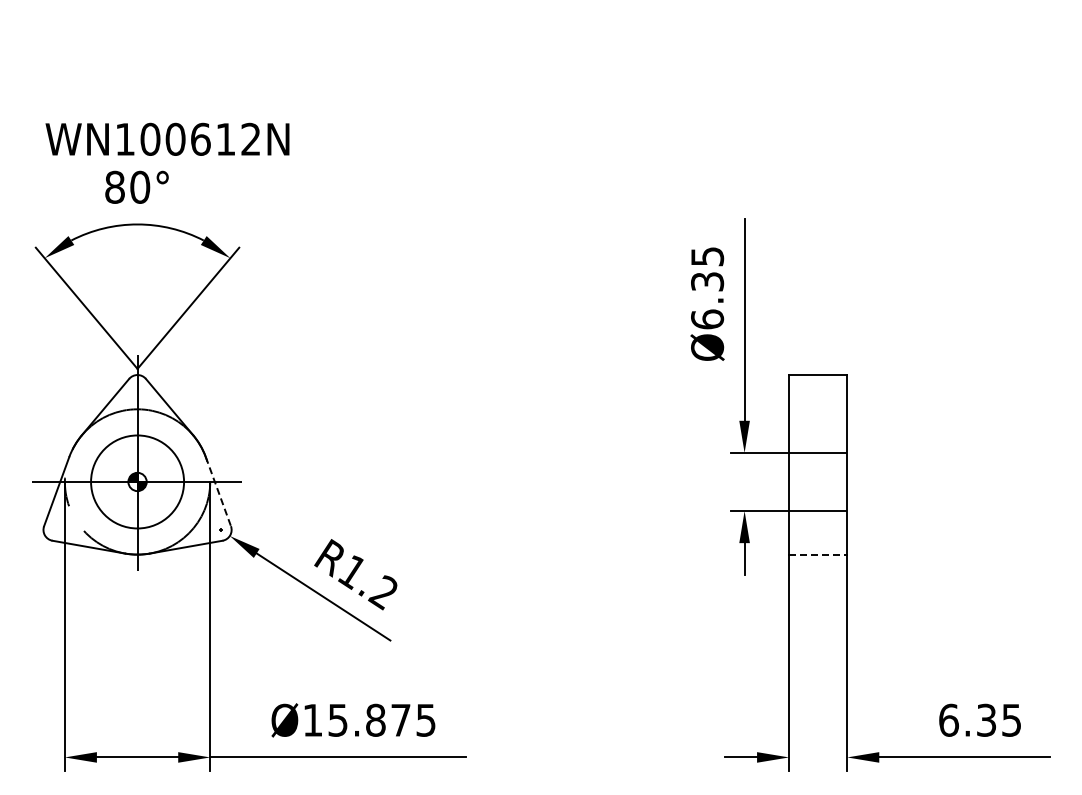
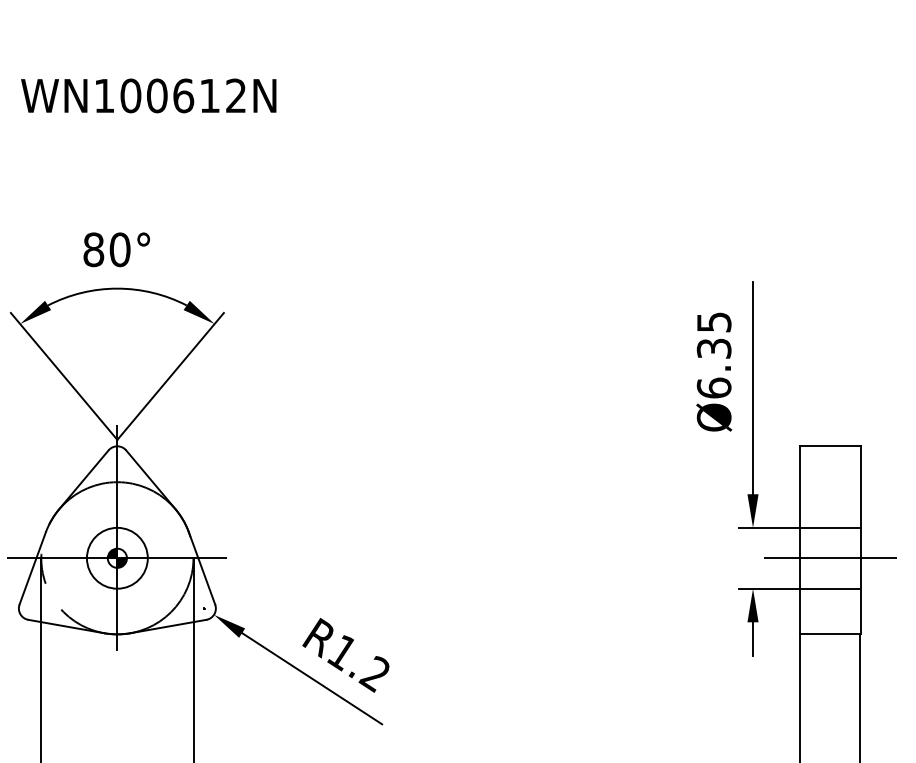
text: (167, 138) -> (148, 94), moved
circle: (137, 481) -> (117, 557), size x0.62
line: (817, 481) -> (829, 557), added
line: (218, 491) -> (202, 568), dashed -> solid
line: (818, 554) -> (830, 634), dashed -> solid

